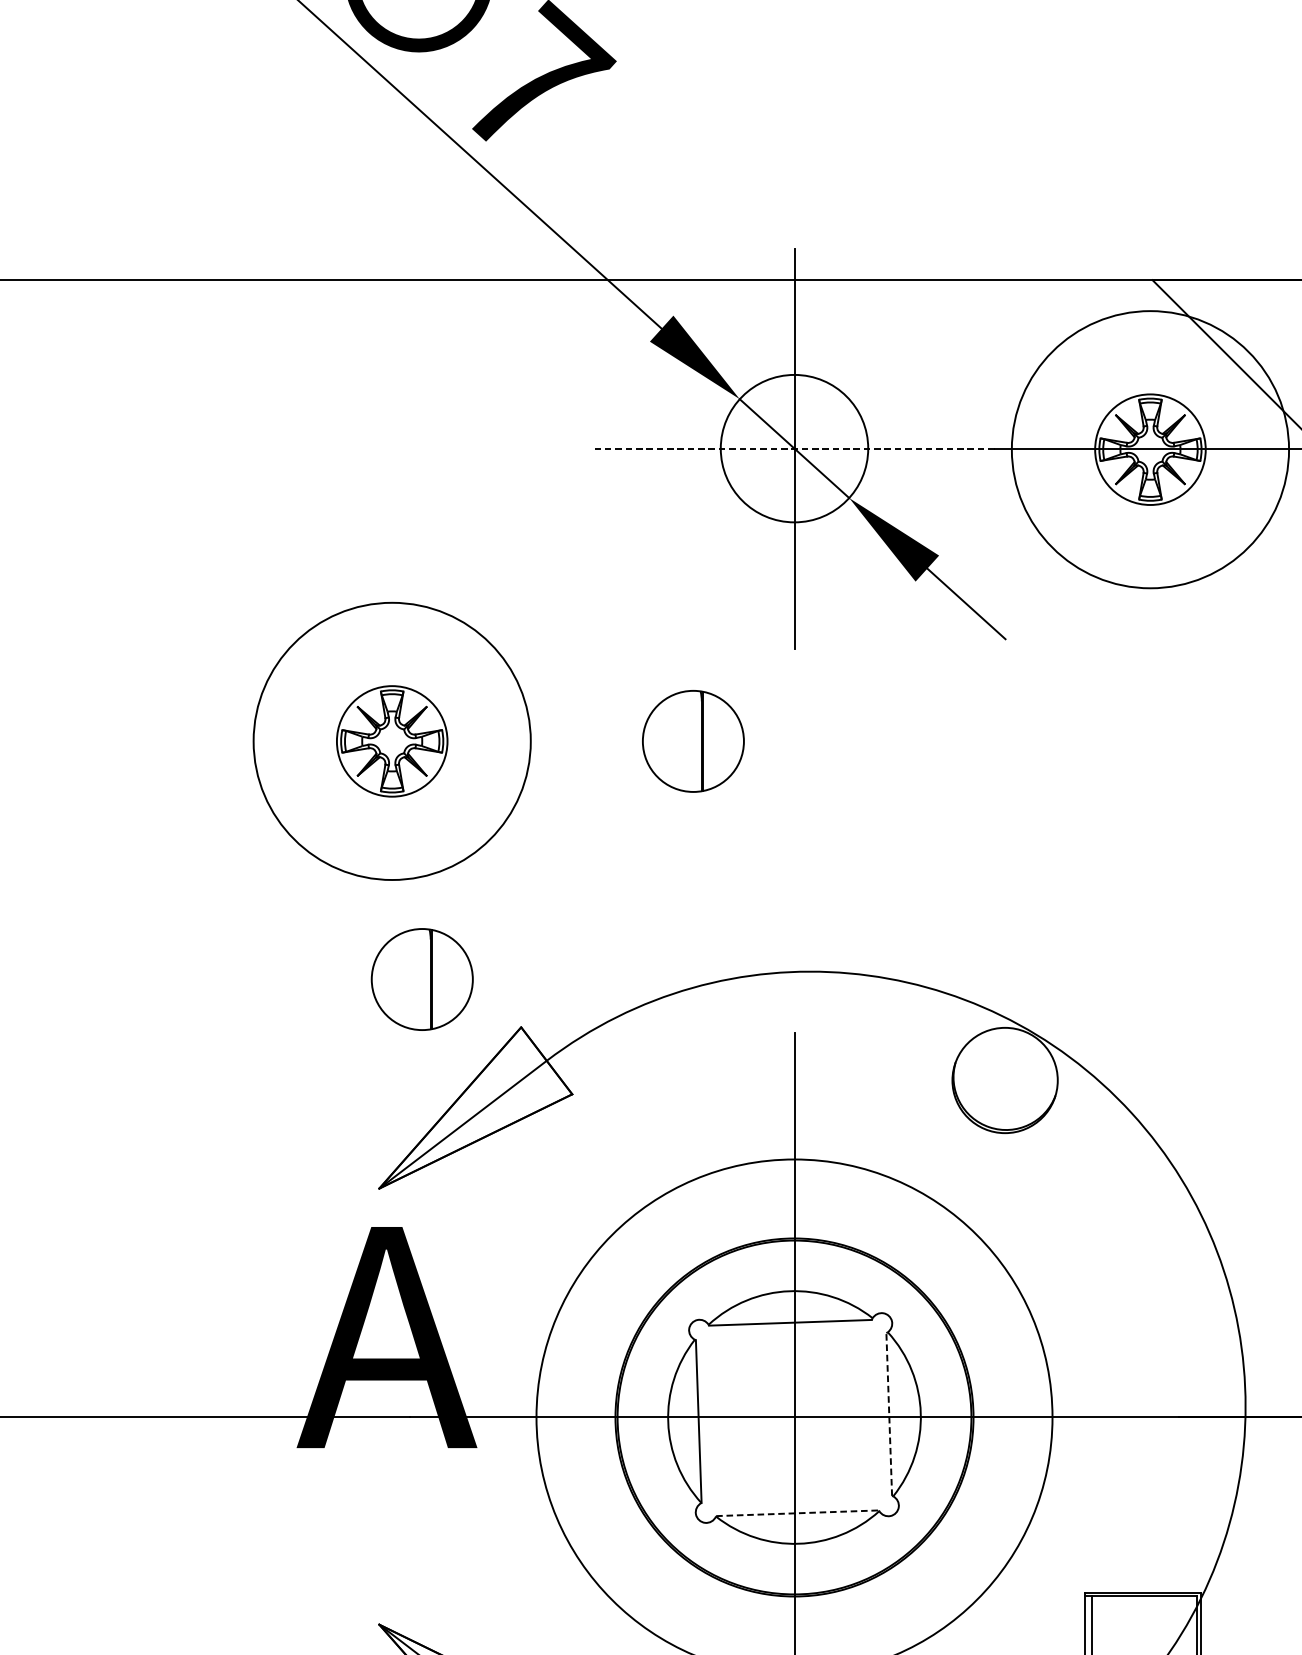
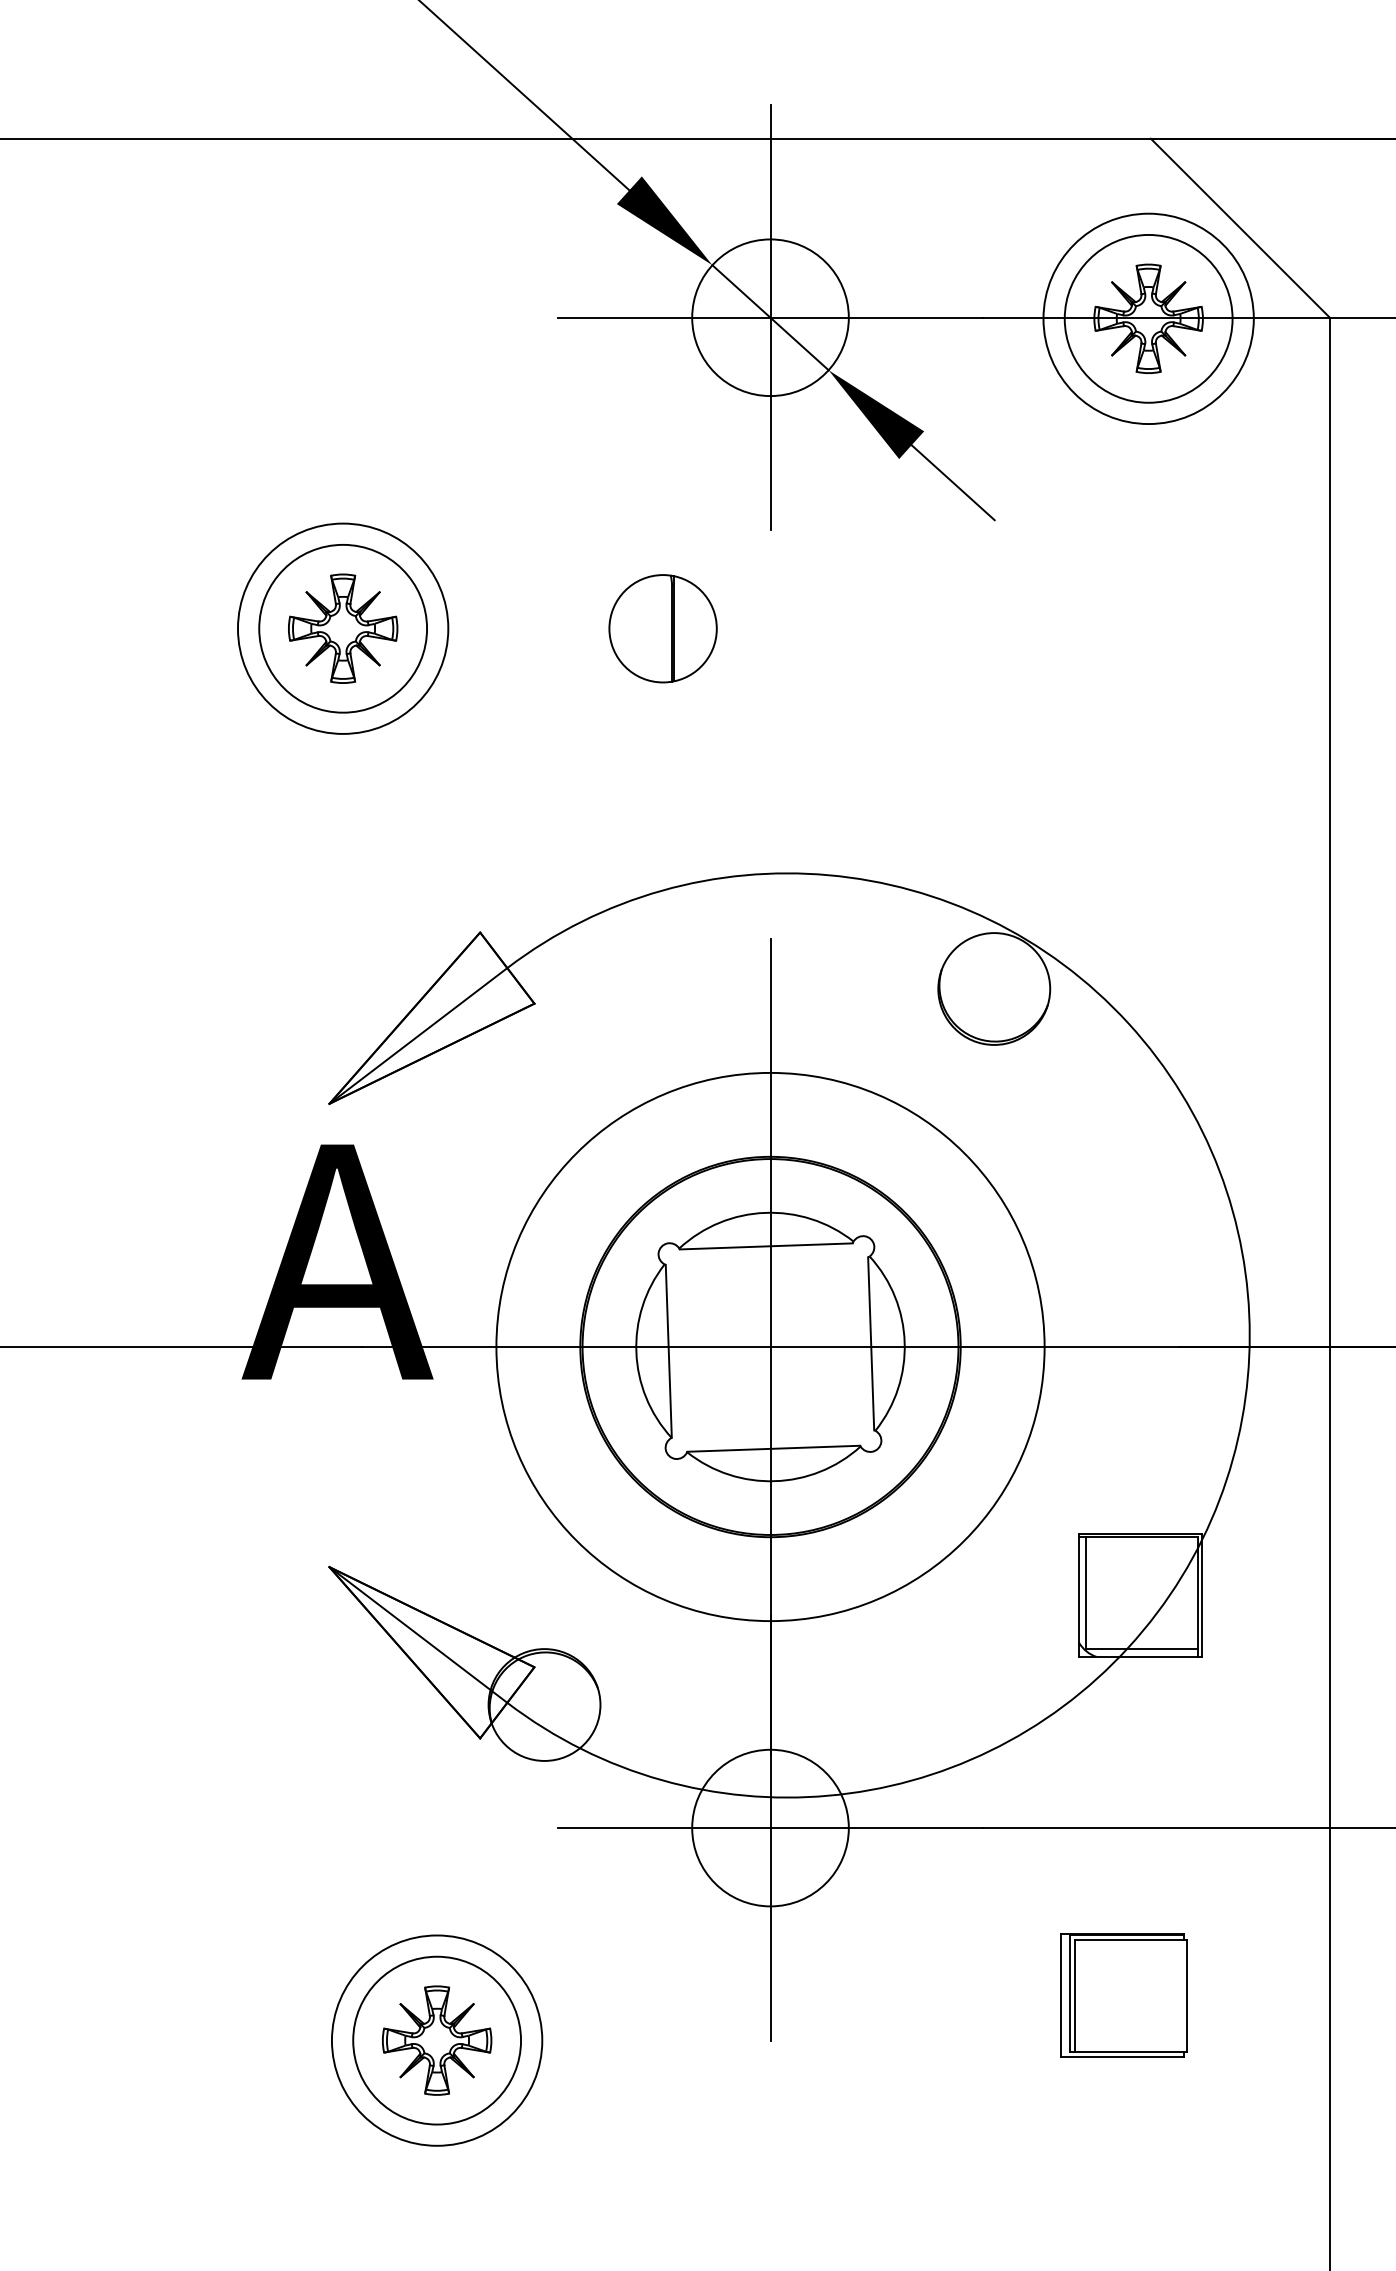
line: (794, 448) -> (770, 317), dashed -> solid
circle: (1150, 449) -> (1148, 318), size x0.71
circle: (1150, 449) -> (1148, 318), size x1.43
circle: (391, 741) -> (342, 628), size x0.71
circle: (392, 741) -> (343, 628), size x1.43
part: (421, 979) -> (374, 881), removed
line: (889, 1414) -> (871, 1343), dashed -> solid
line: (797, 1513) -> (773, 1448), dashed -> solid

